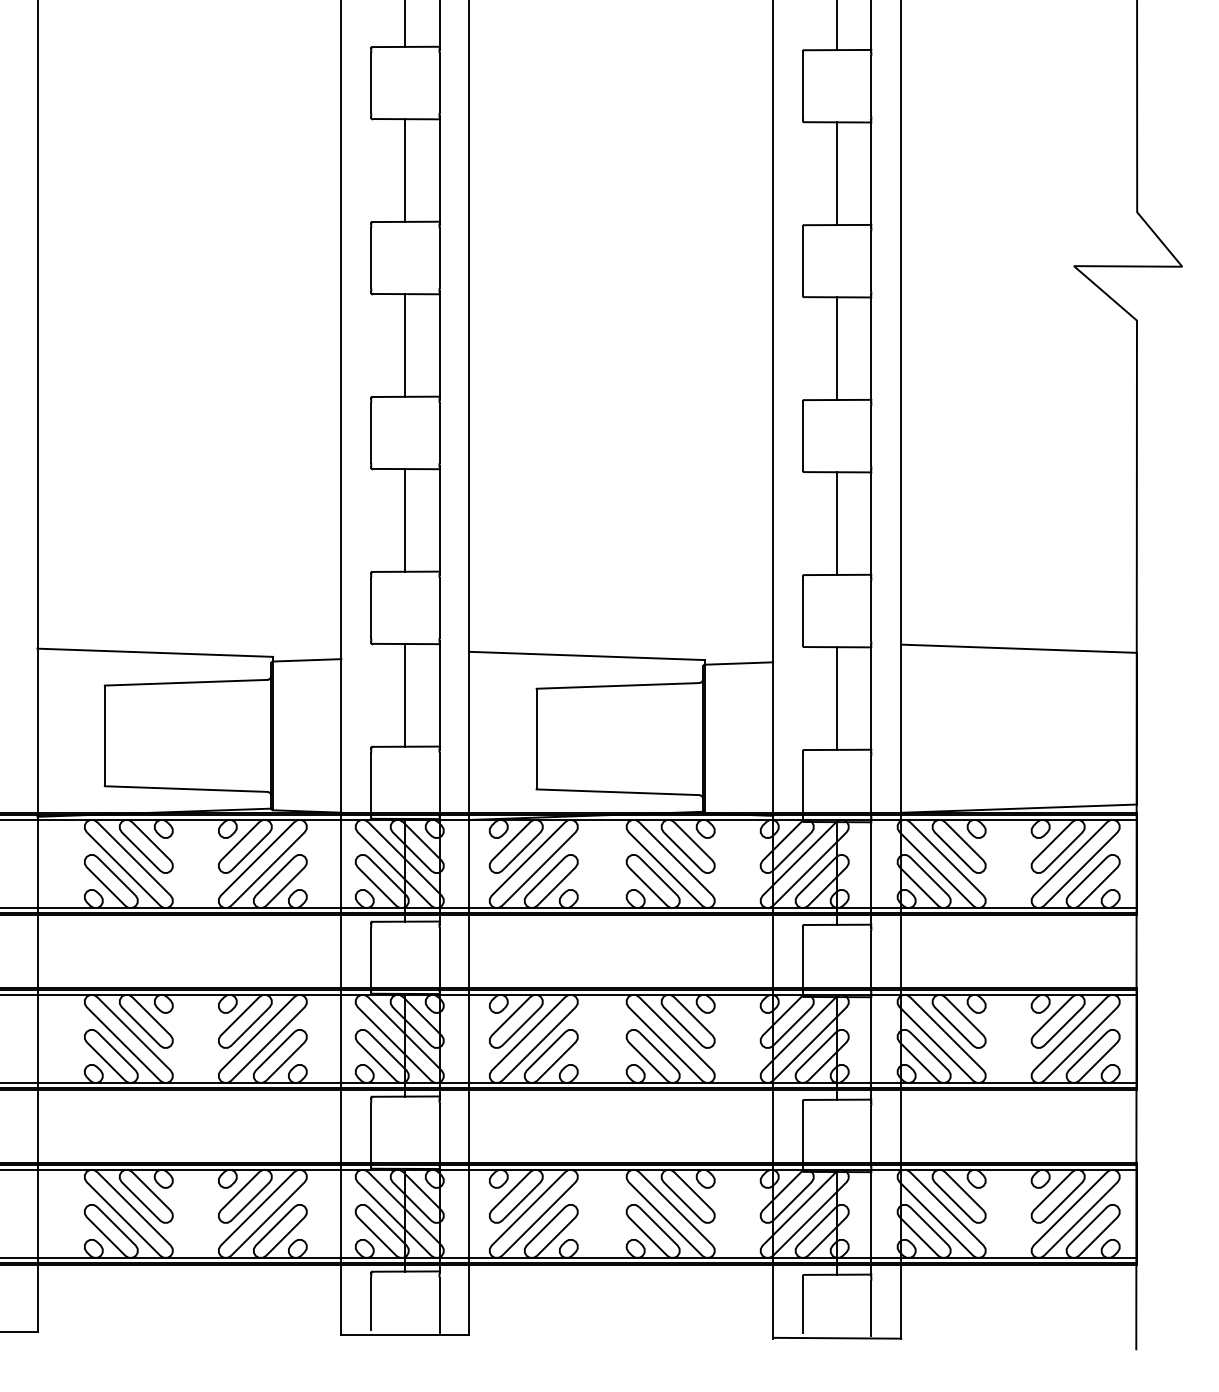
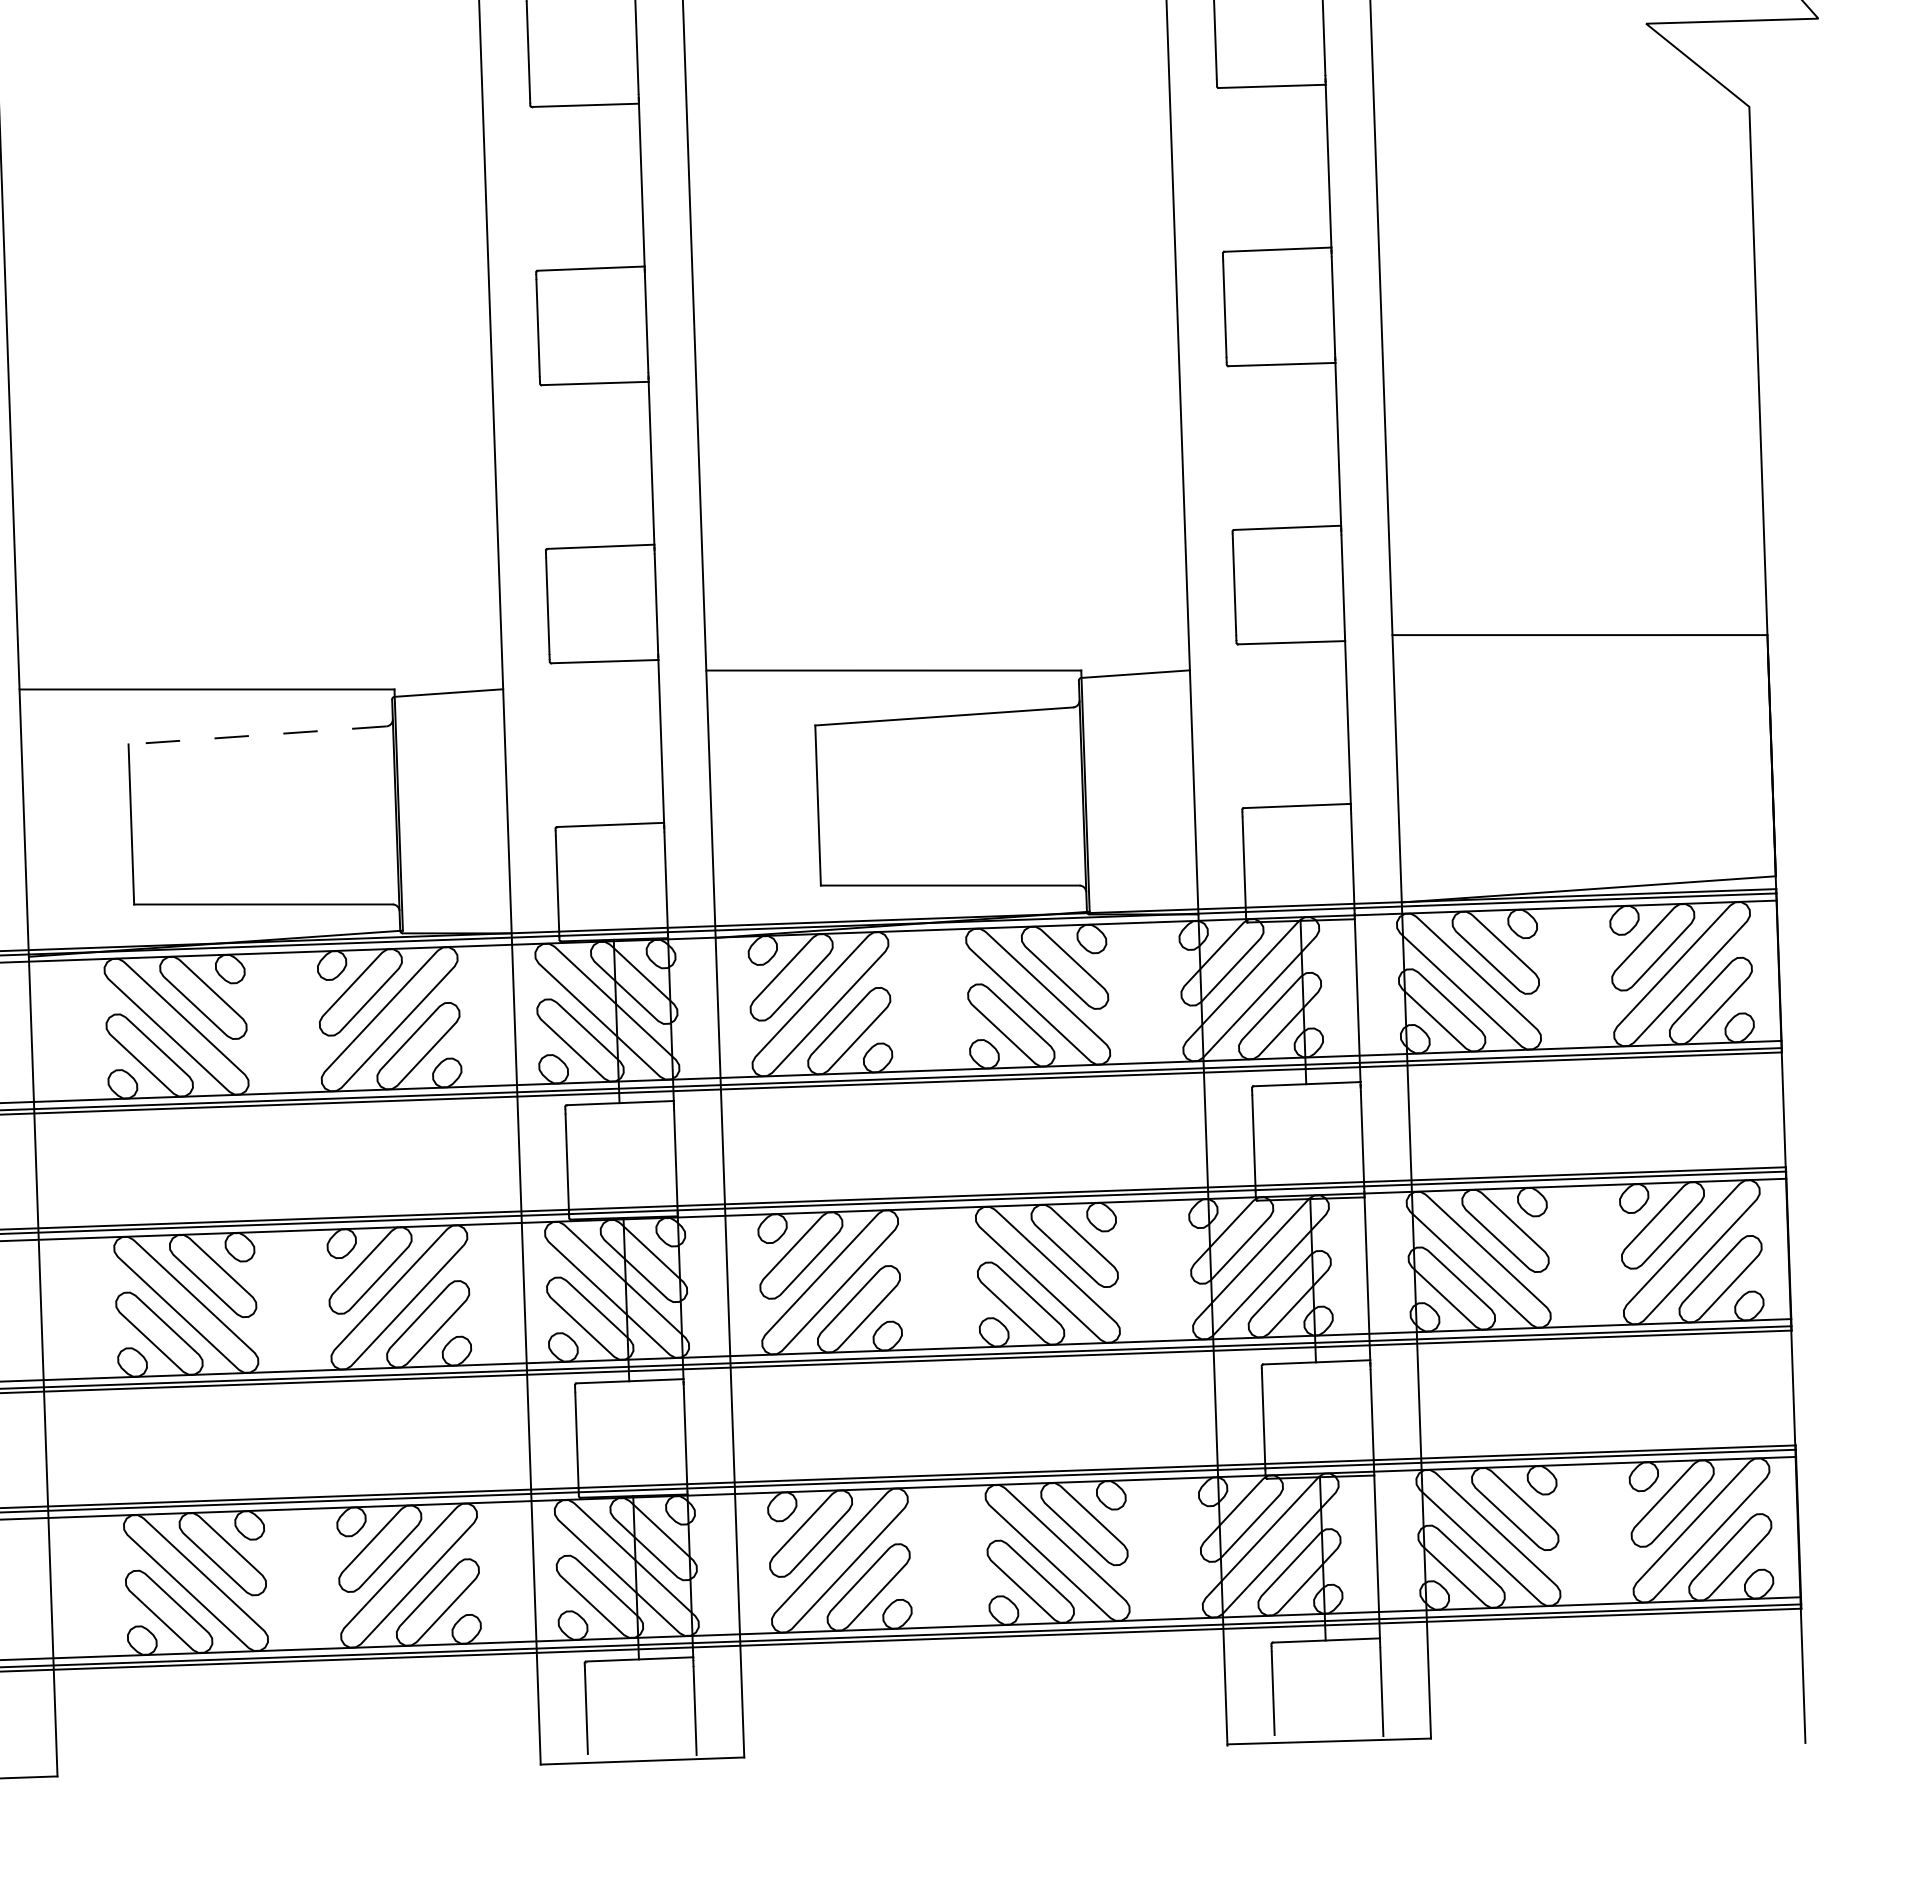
line: (405, 345) -> (587, 187), removed
line: (837, 348) -> (1274, 167), removed
line: (405, 520) -> (597, 465), removed
line: (837, 523) -> (1284, 446), removed
line: (185, 682) -> (256, 735), solid -> dashed
line: (405, 695) -> (607, 743), removed
line: (837, 698) -> (1294, 724), removed

